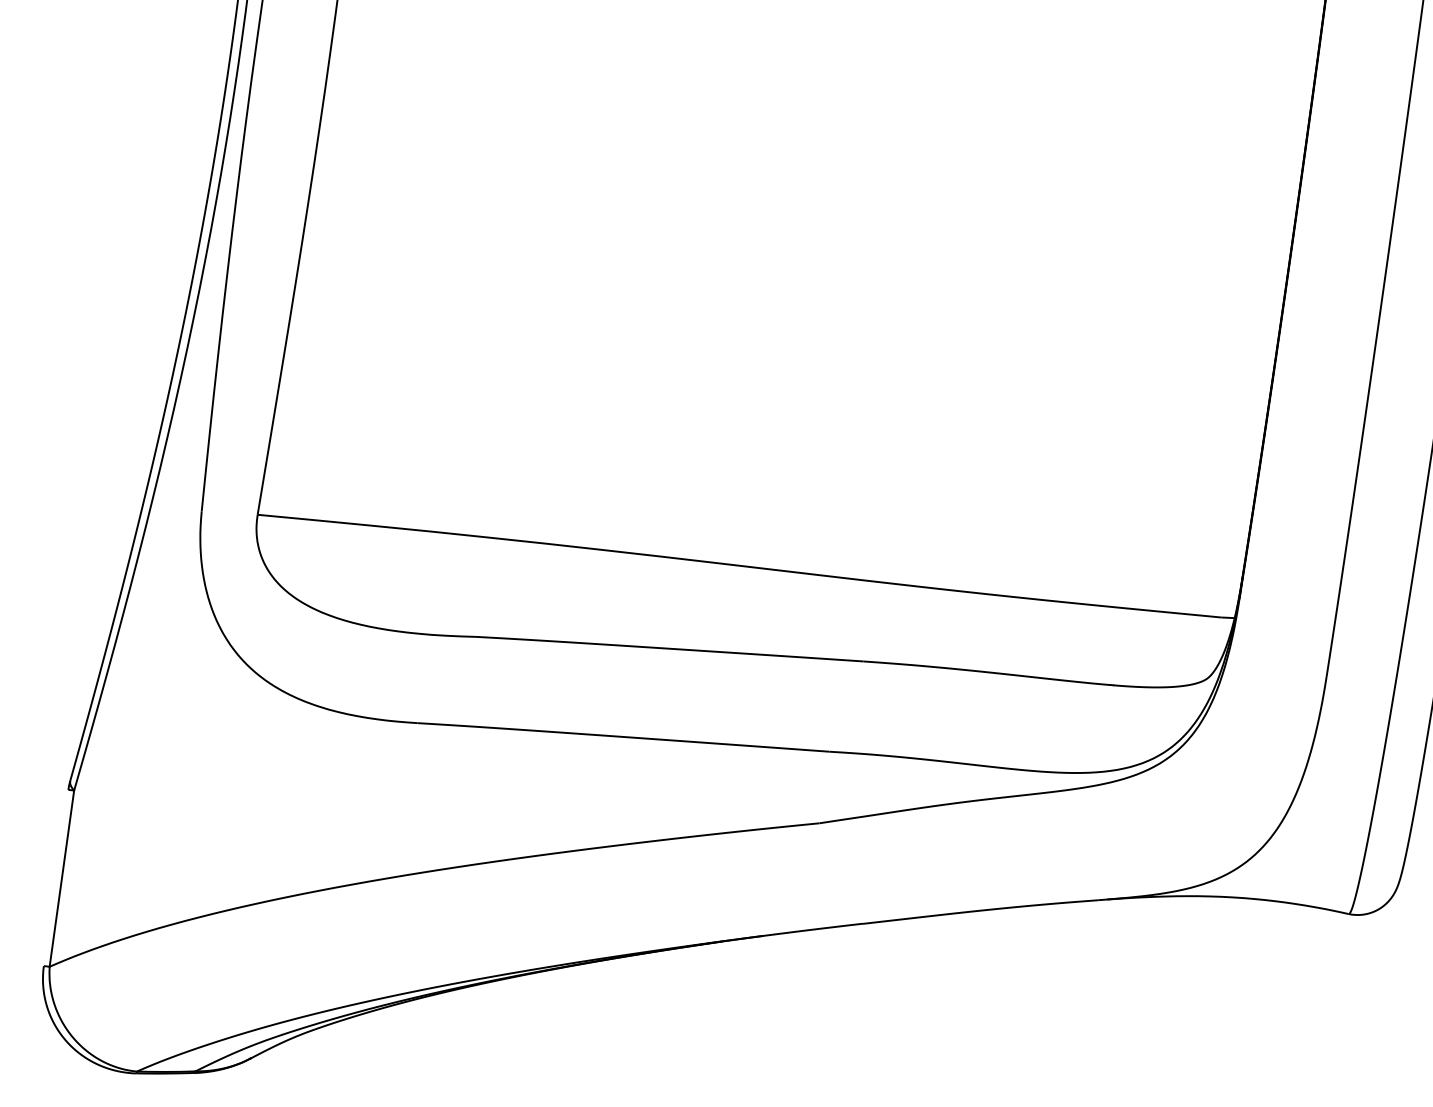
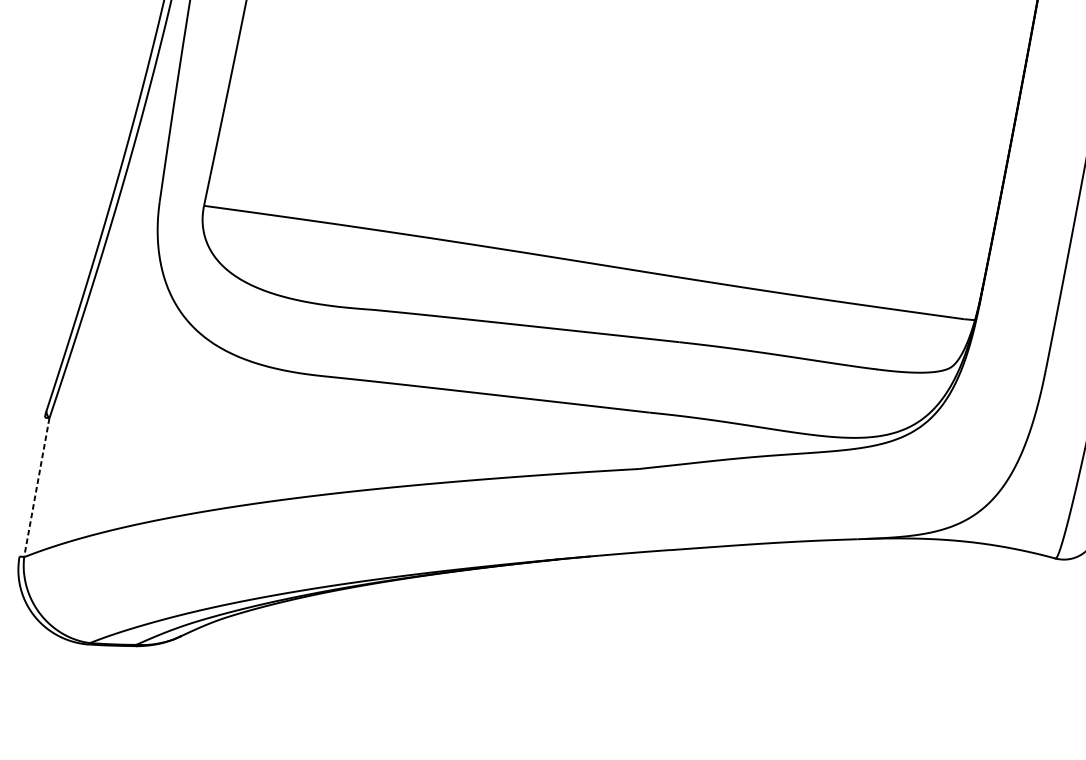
line: (61, 878) -> (36, 487), solid -> dashed

